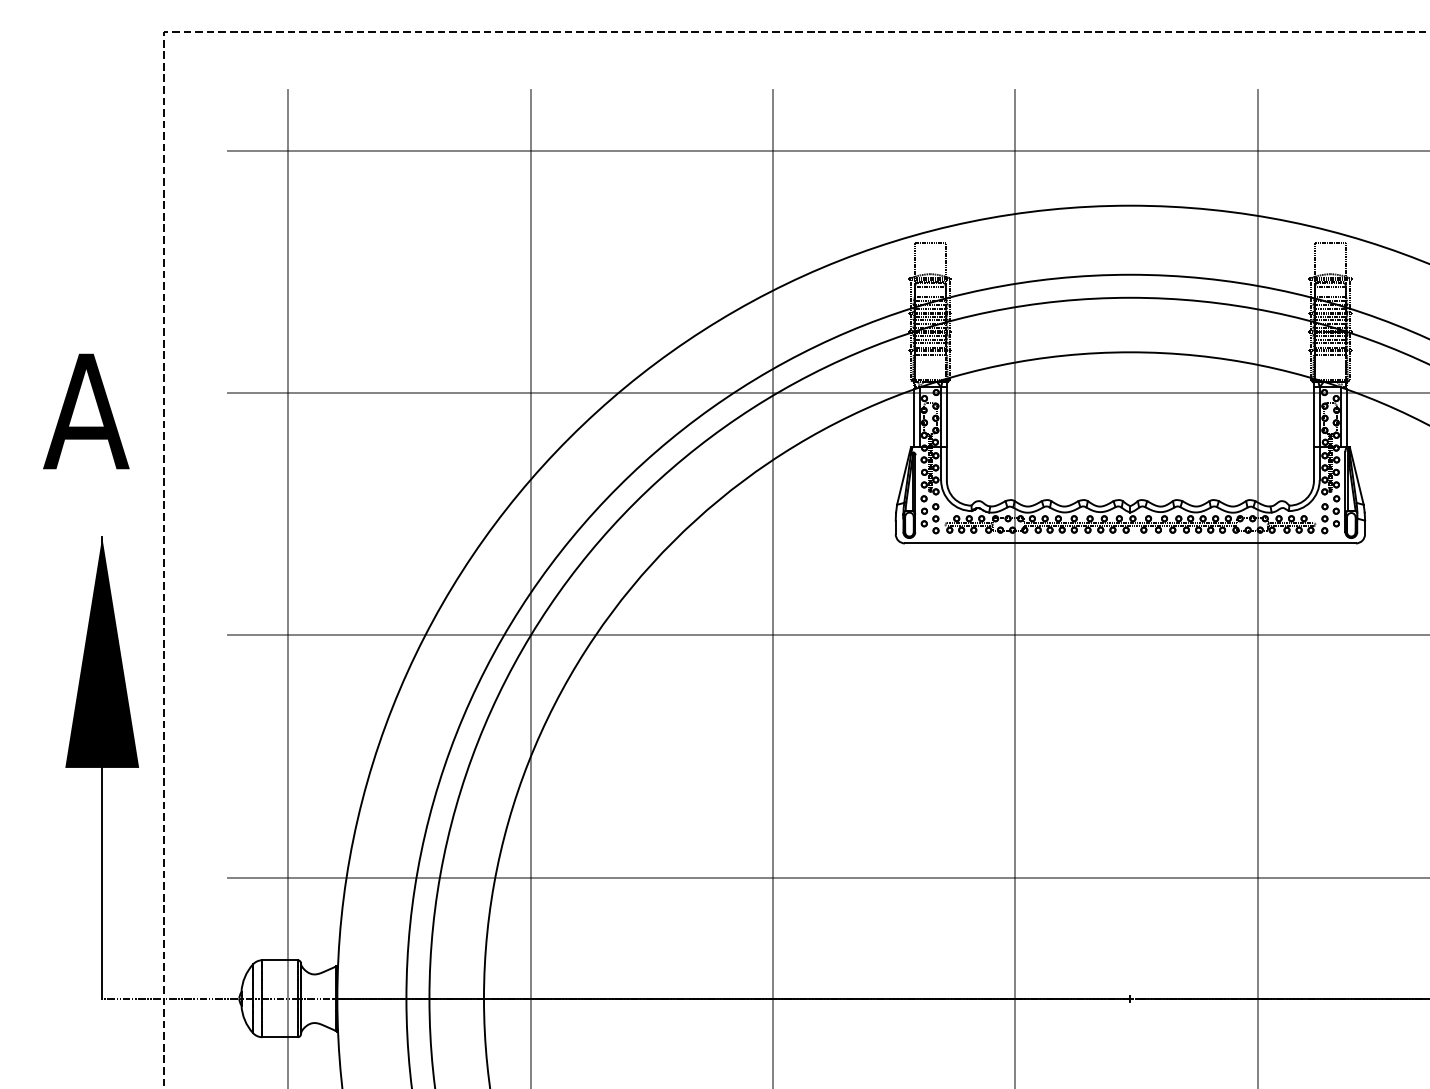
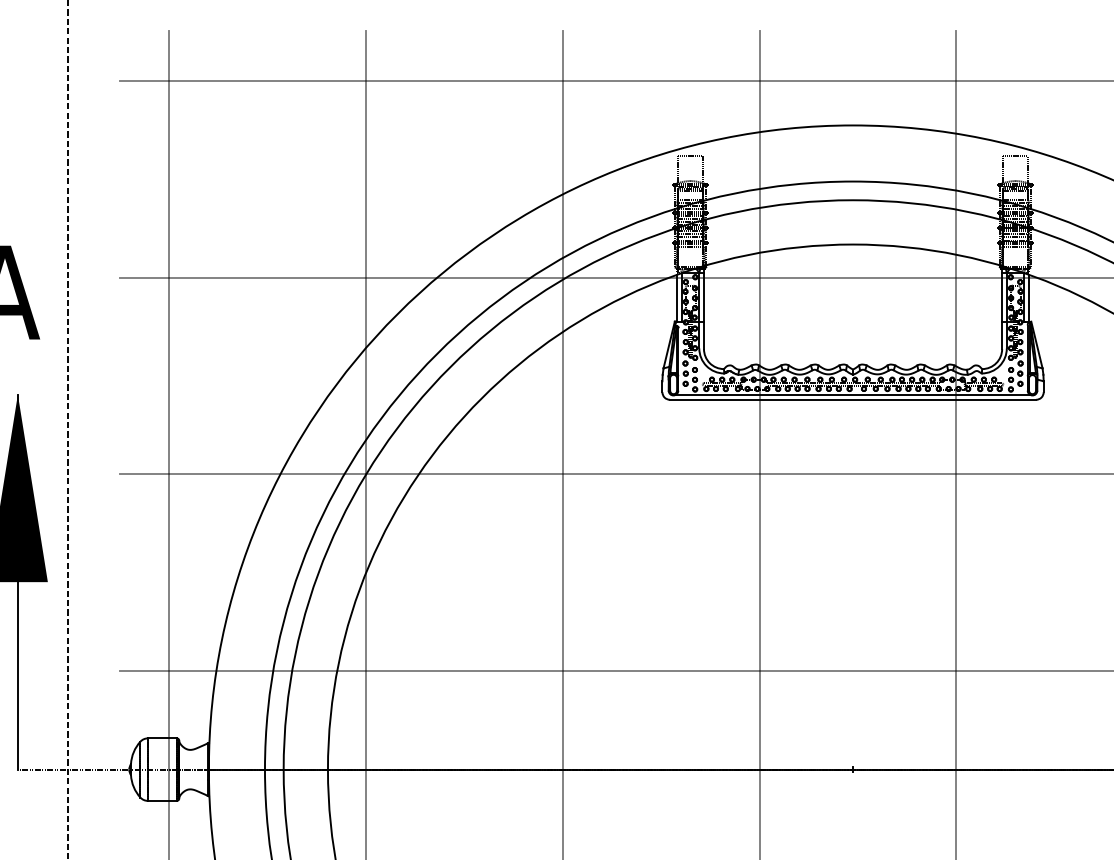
line: (1130, 538) -> (853, 395), added

